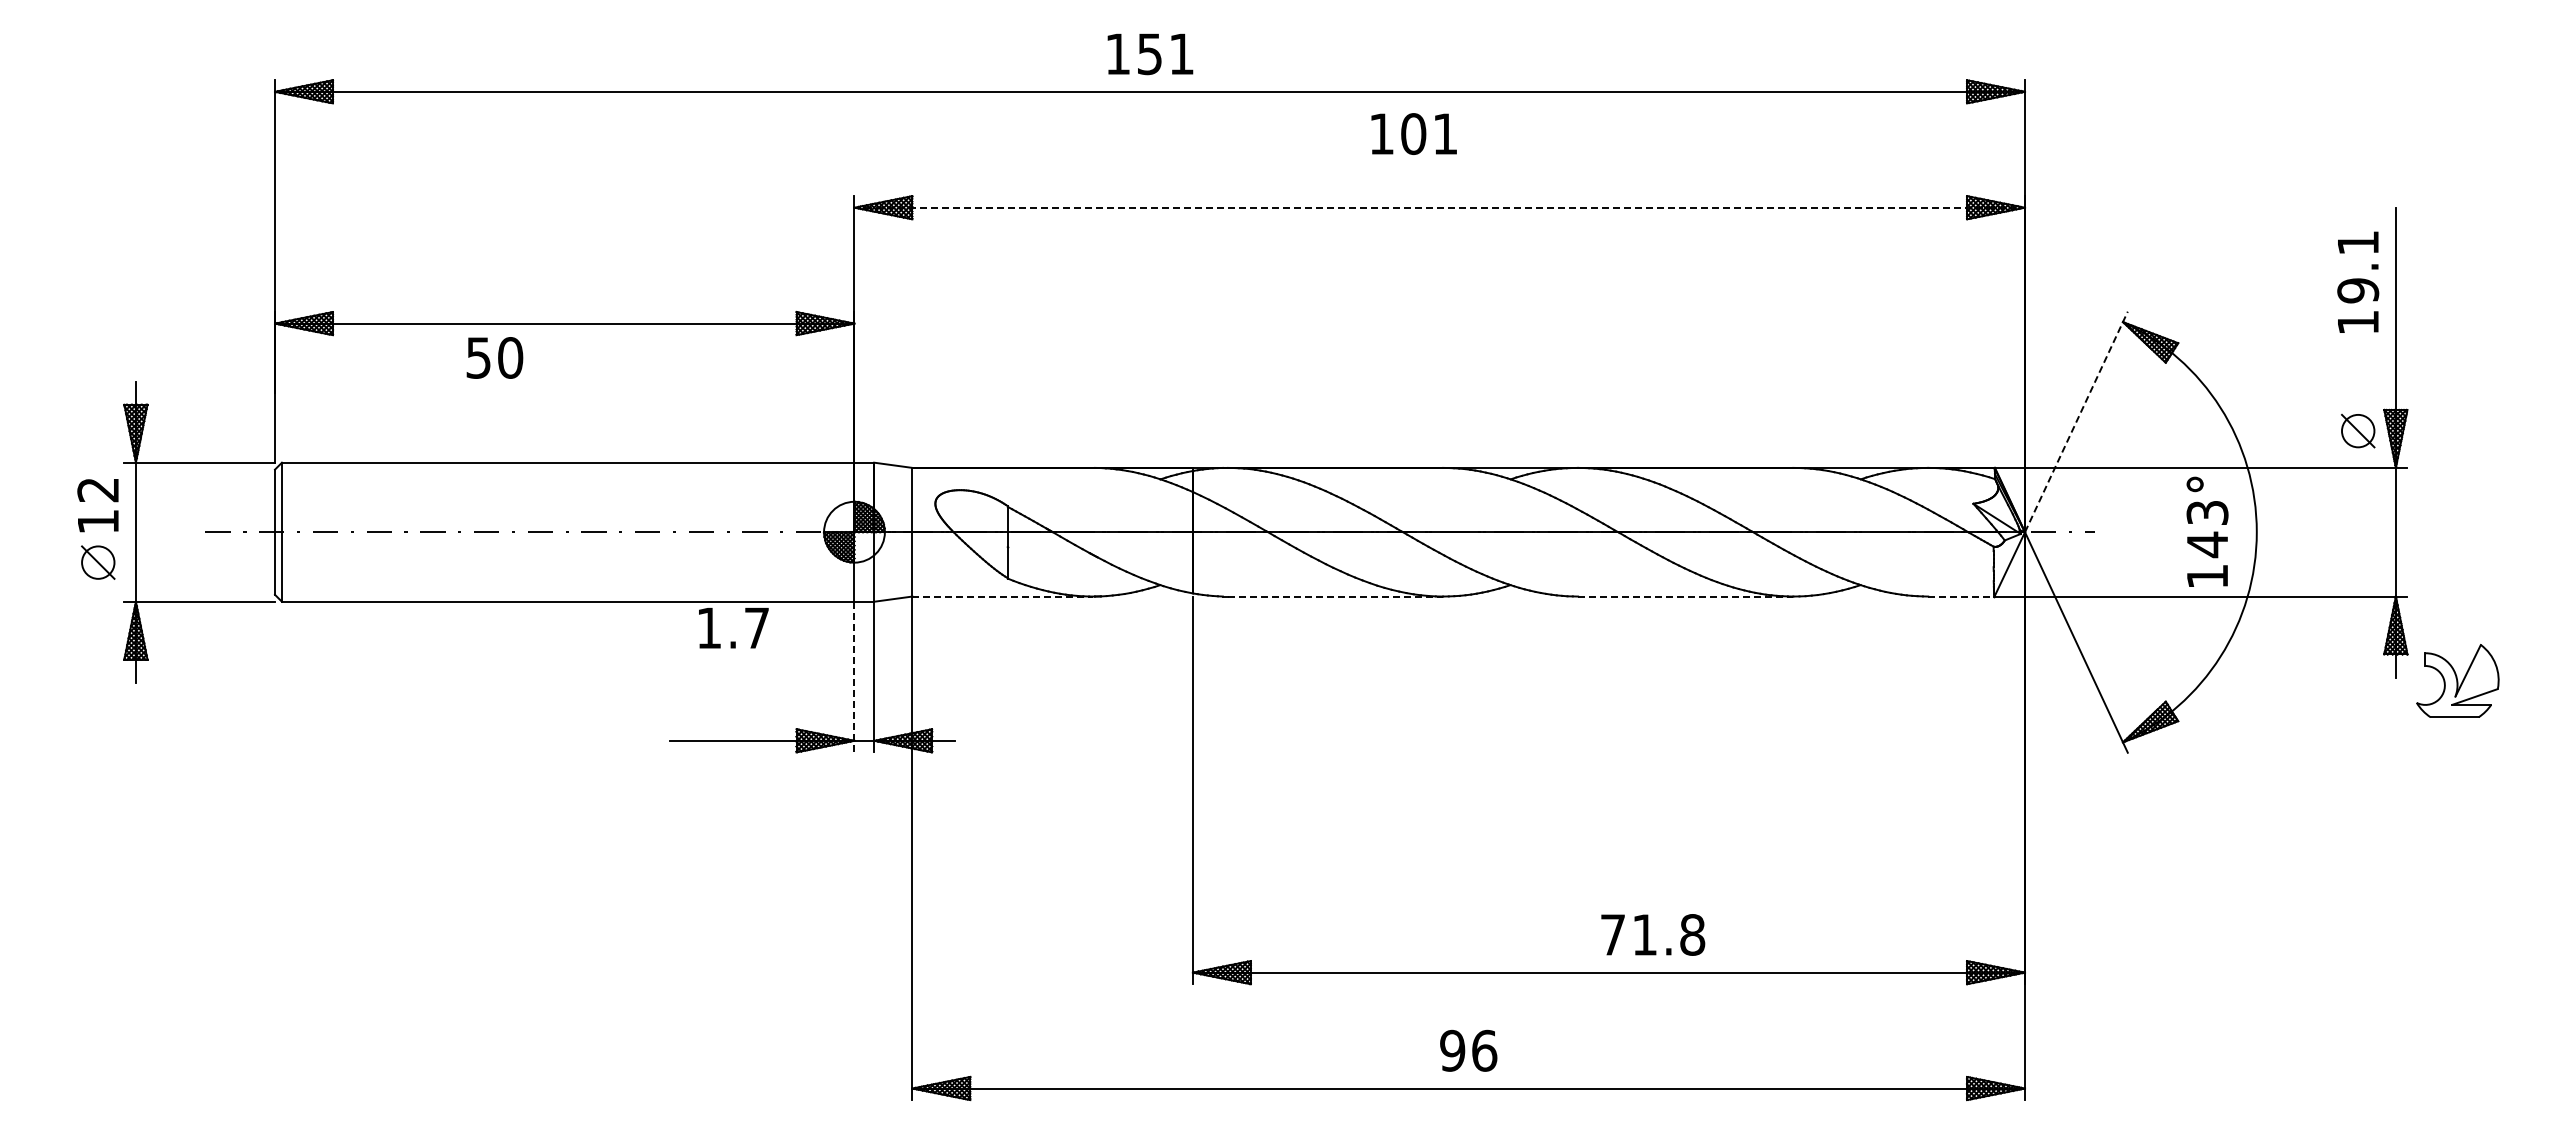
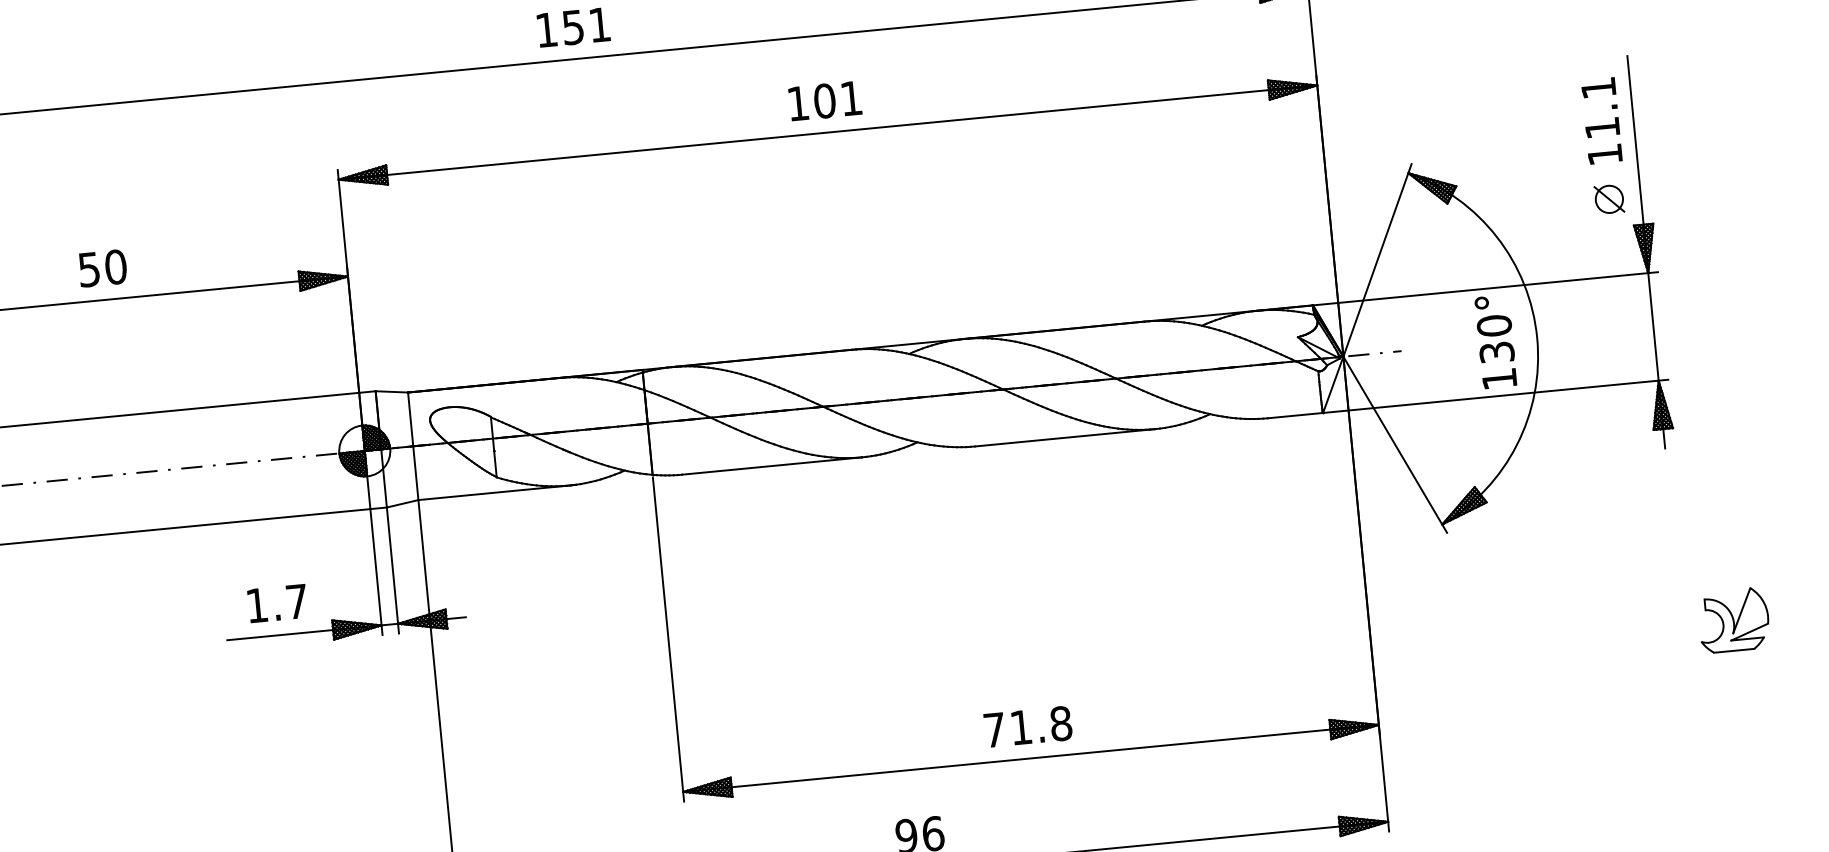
text: (1413, 133) -> (824, 100), moved
line: (1440, 207) -> (828, 132), dashed -> solid
text: (2358, 290) -> (1602, 127), 19.1 -> 11.1
text: (494, 357) -> (102, 268), moved
line: (2076, 421) -> (1377, 260), dashed -> solid
part: (2358, 431) -> (1609, 199), moved
text: (2207, 529) -> (1495, 339), 143° -> 130°
line: (1003, 596) -> (494, 492), dashed -> solid
line: (1335, 596) -> (772, 465), dashed -> solid
line: (1685, 596) -> (1064, 437), dashed -> solid
line: (1961, 596) -> (1295, 415), dashed -> solid
text: (733, 628) -> (277, 603), moved
line: (854, 677) -> (376, 572), dashed -> solid
part: (2457, 680) -> (1733, 619), moved
text: (1653, 934) -> (1028, 726), moved

